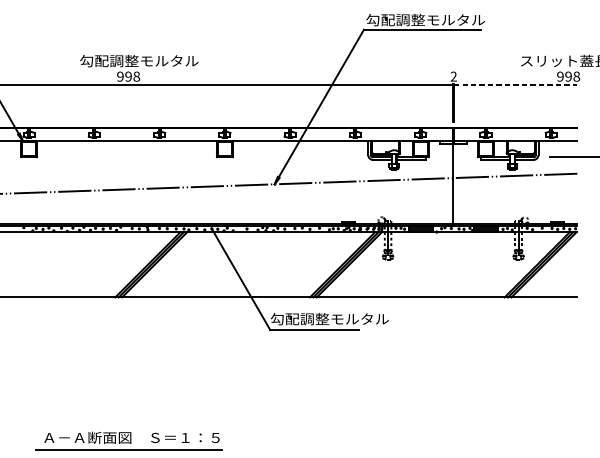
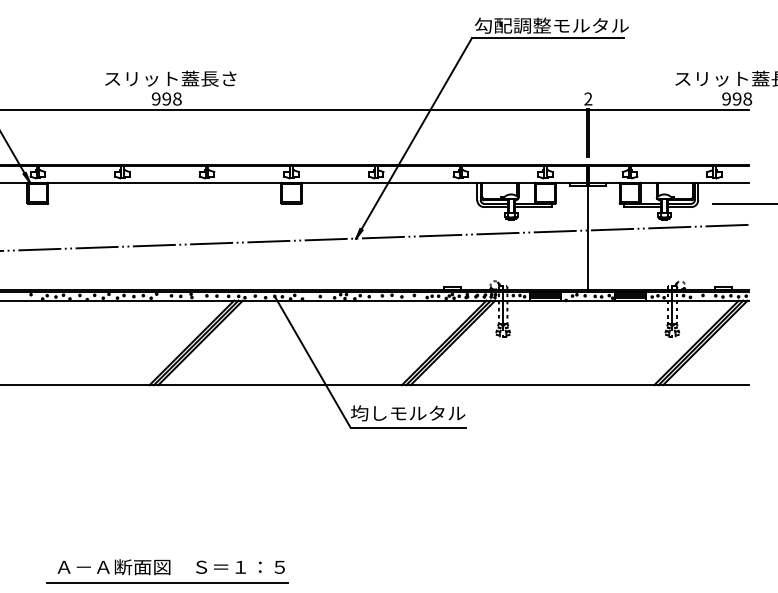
text: (139, 60) -> (180, 78), 勾配調整モルタル -> スリット蓋長さ
line: (515, 85) -> (668, 110), dashed -> solid
text: (329, 319) -> (427, 413), 勾配調整モルタル -> 均しモルタル

